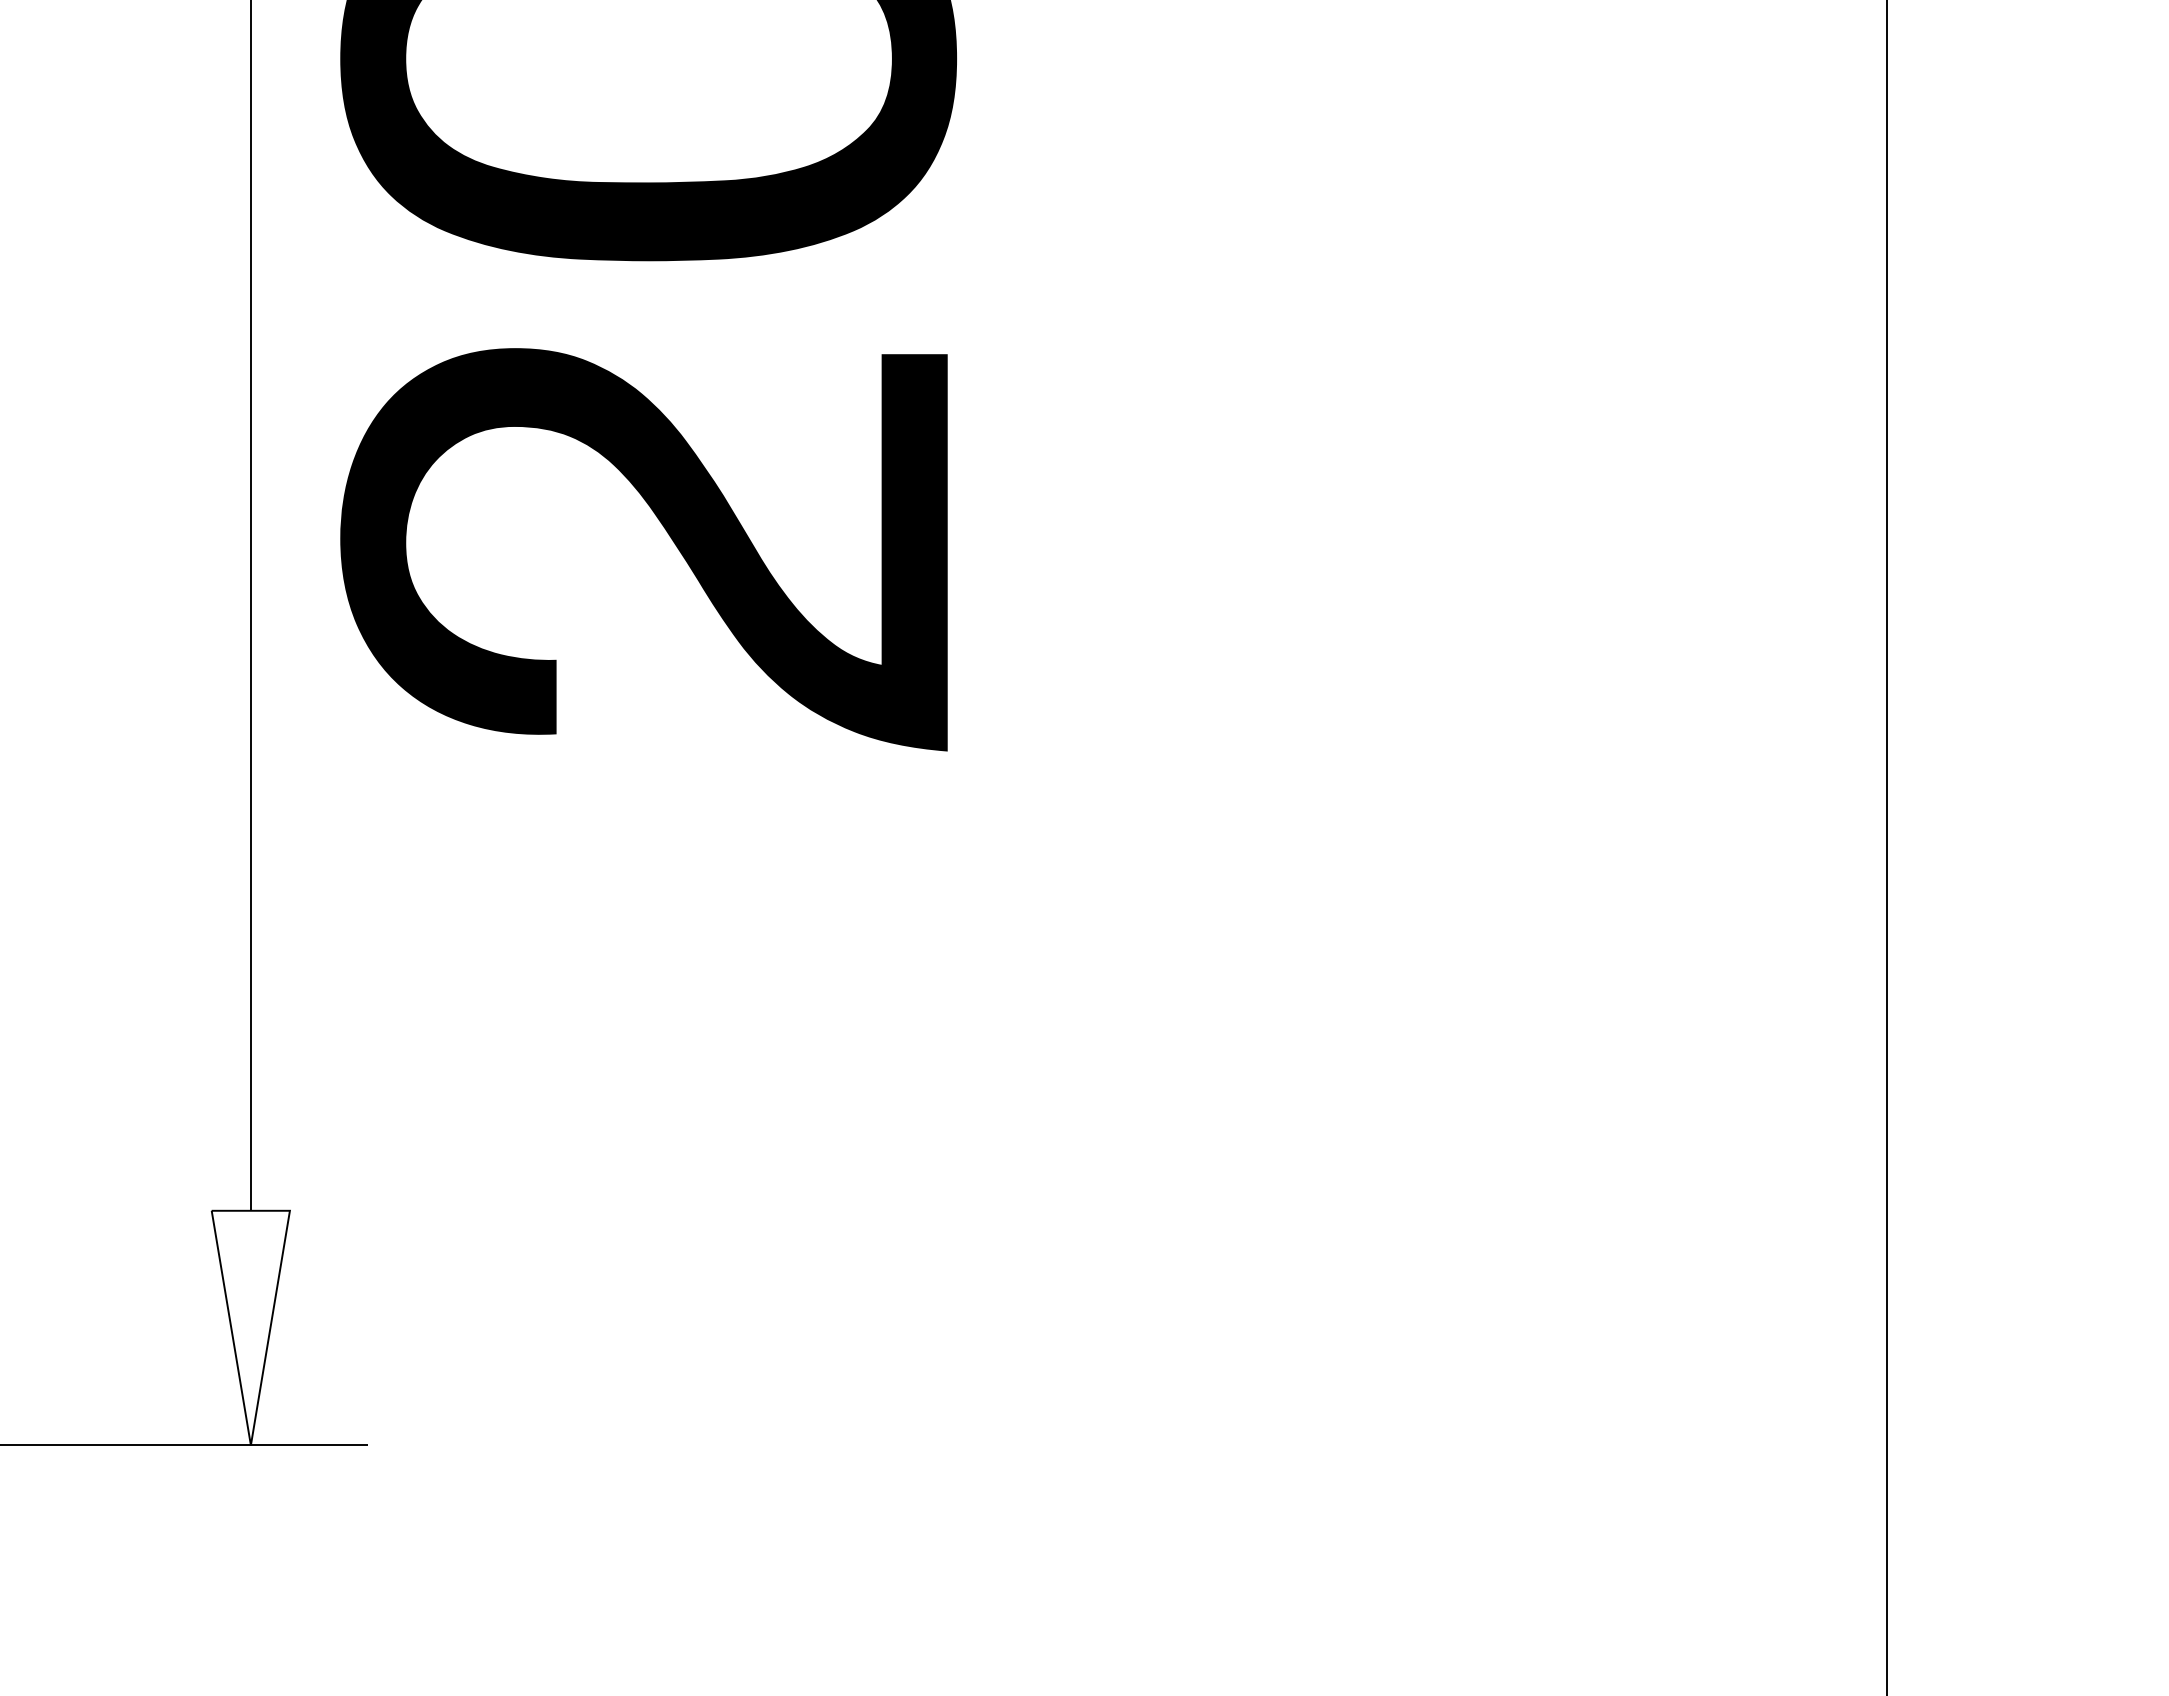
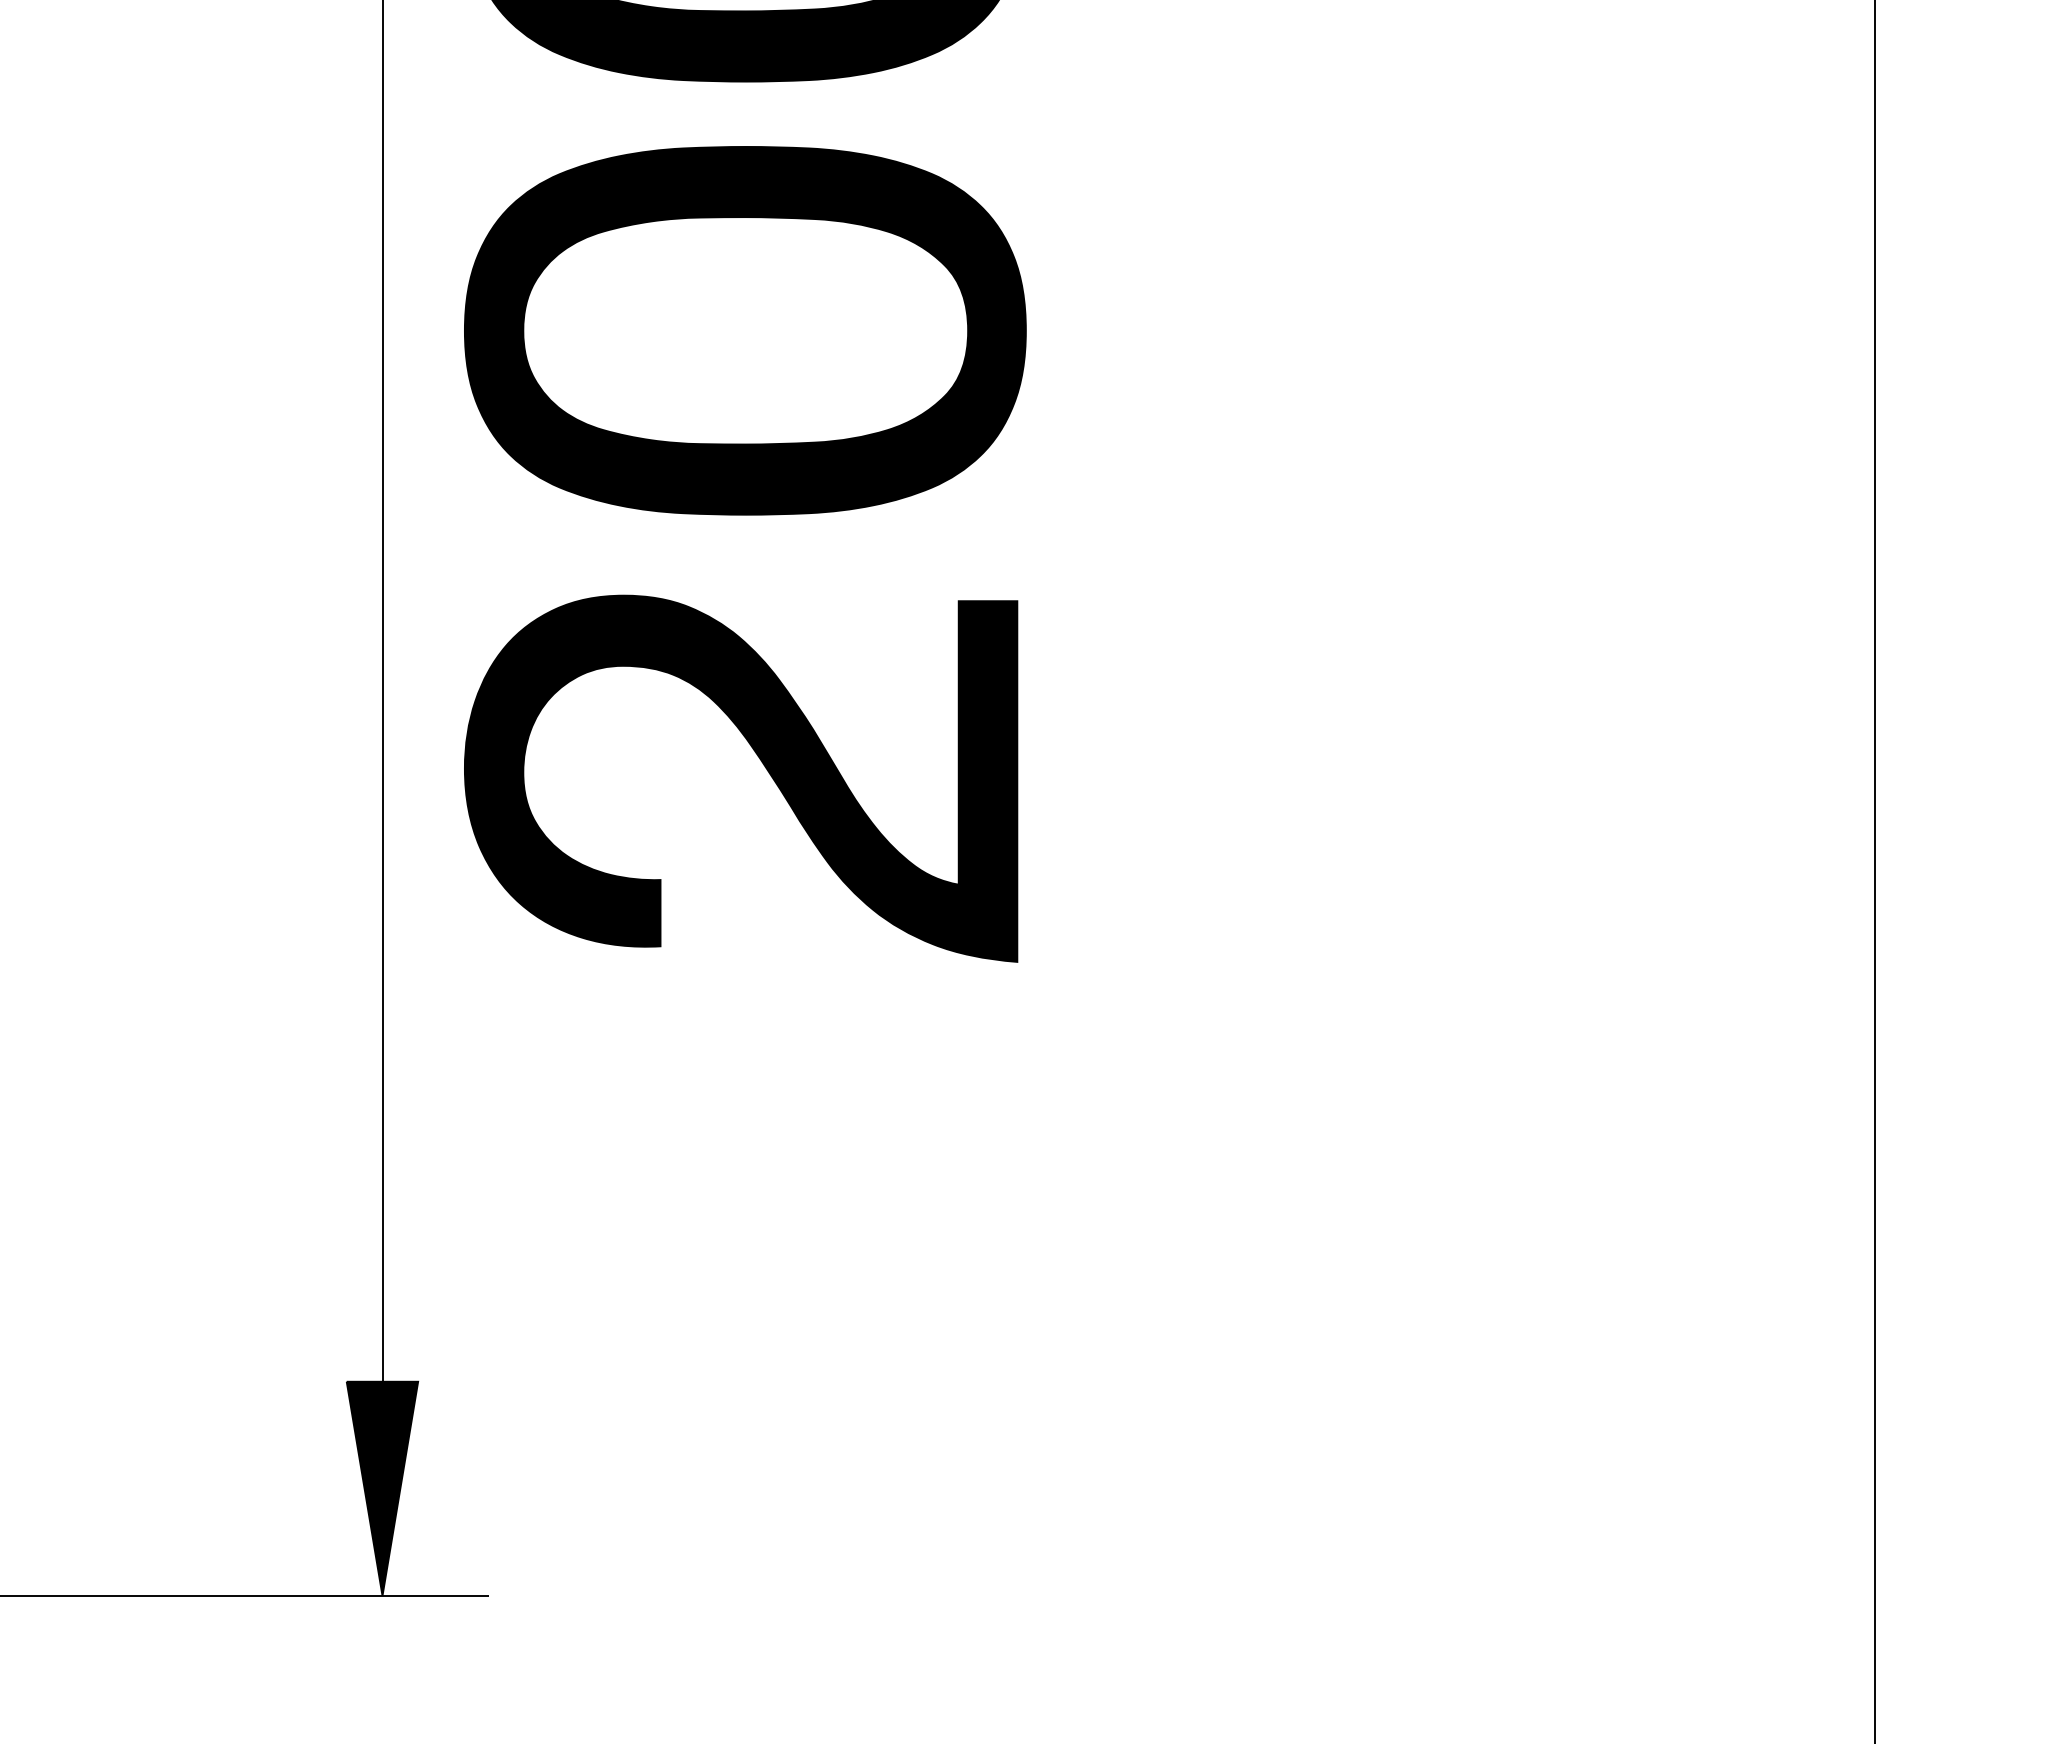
fill: (250, 1327) -> (382, 1488), added

